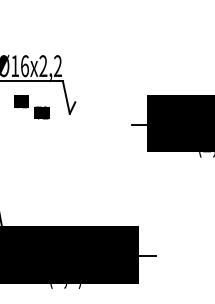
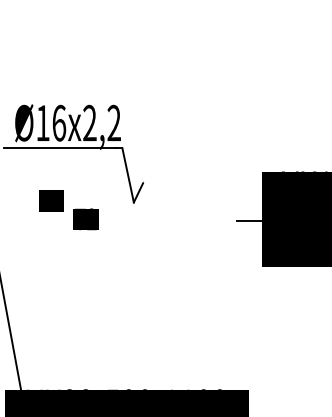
text: (31, 107) -> (68, 210), moved

